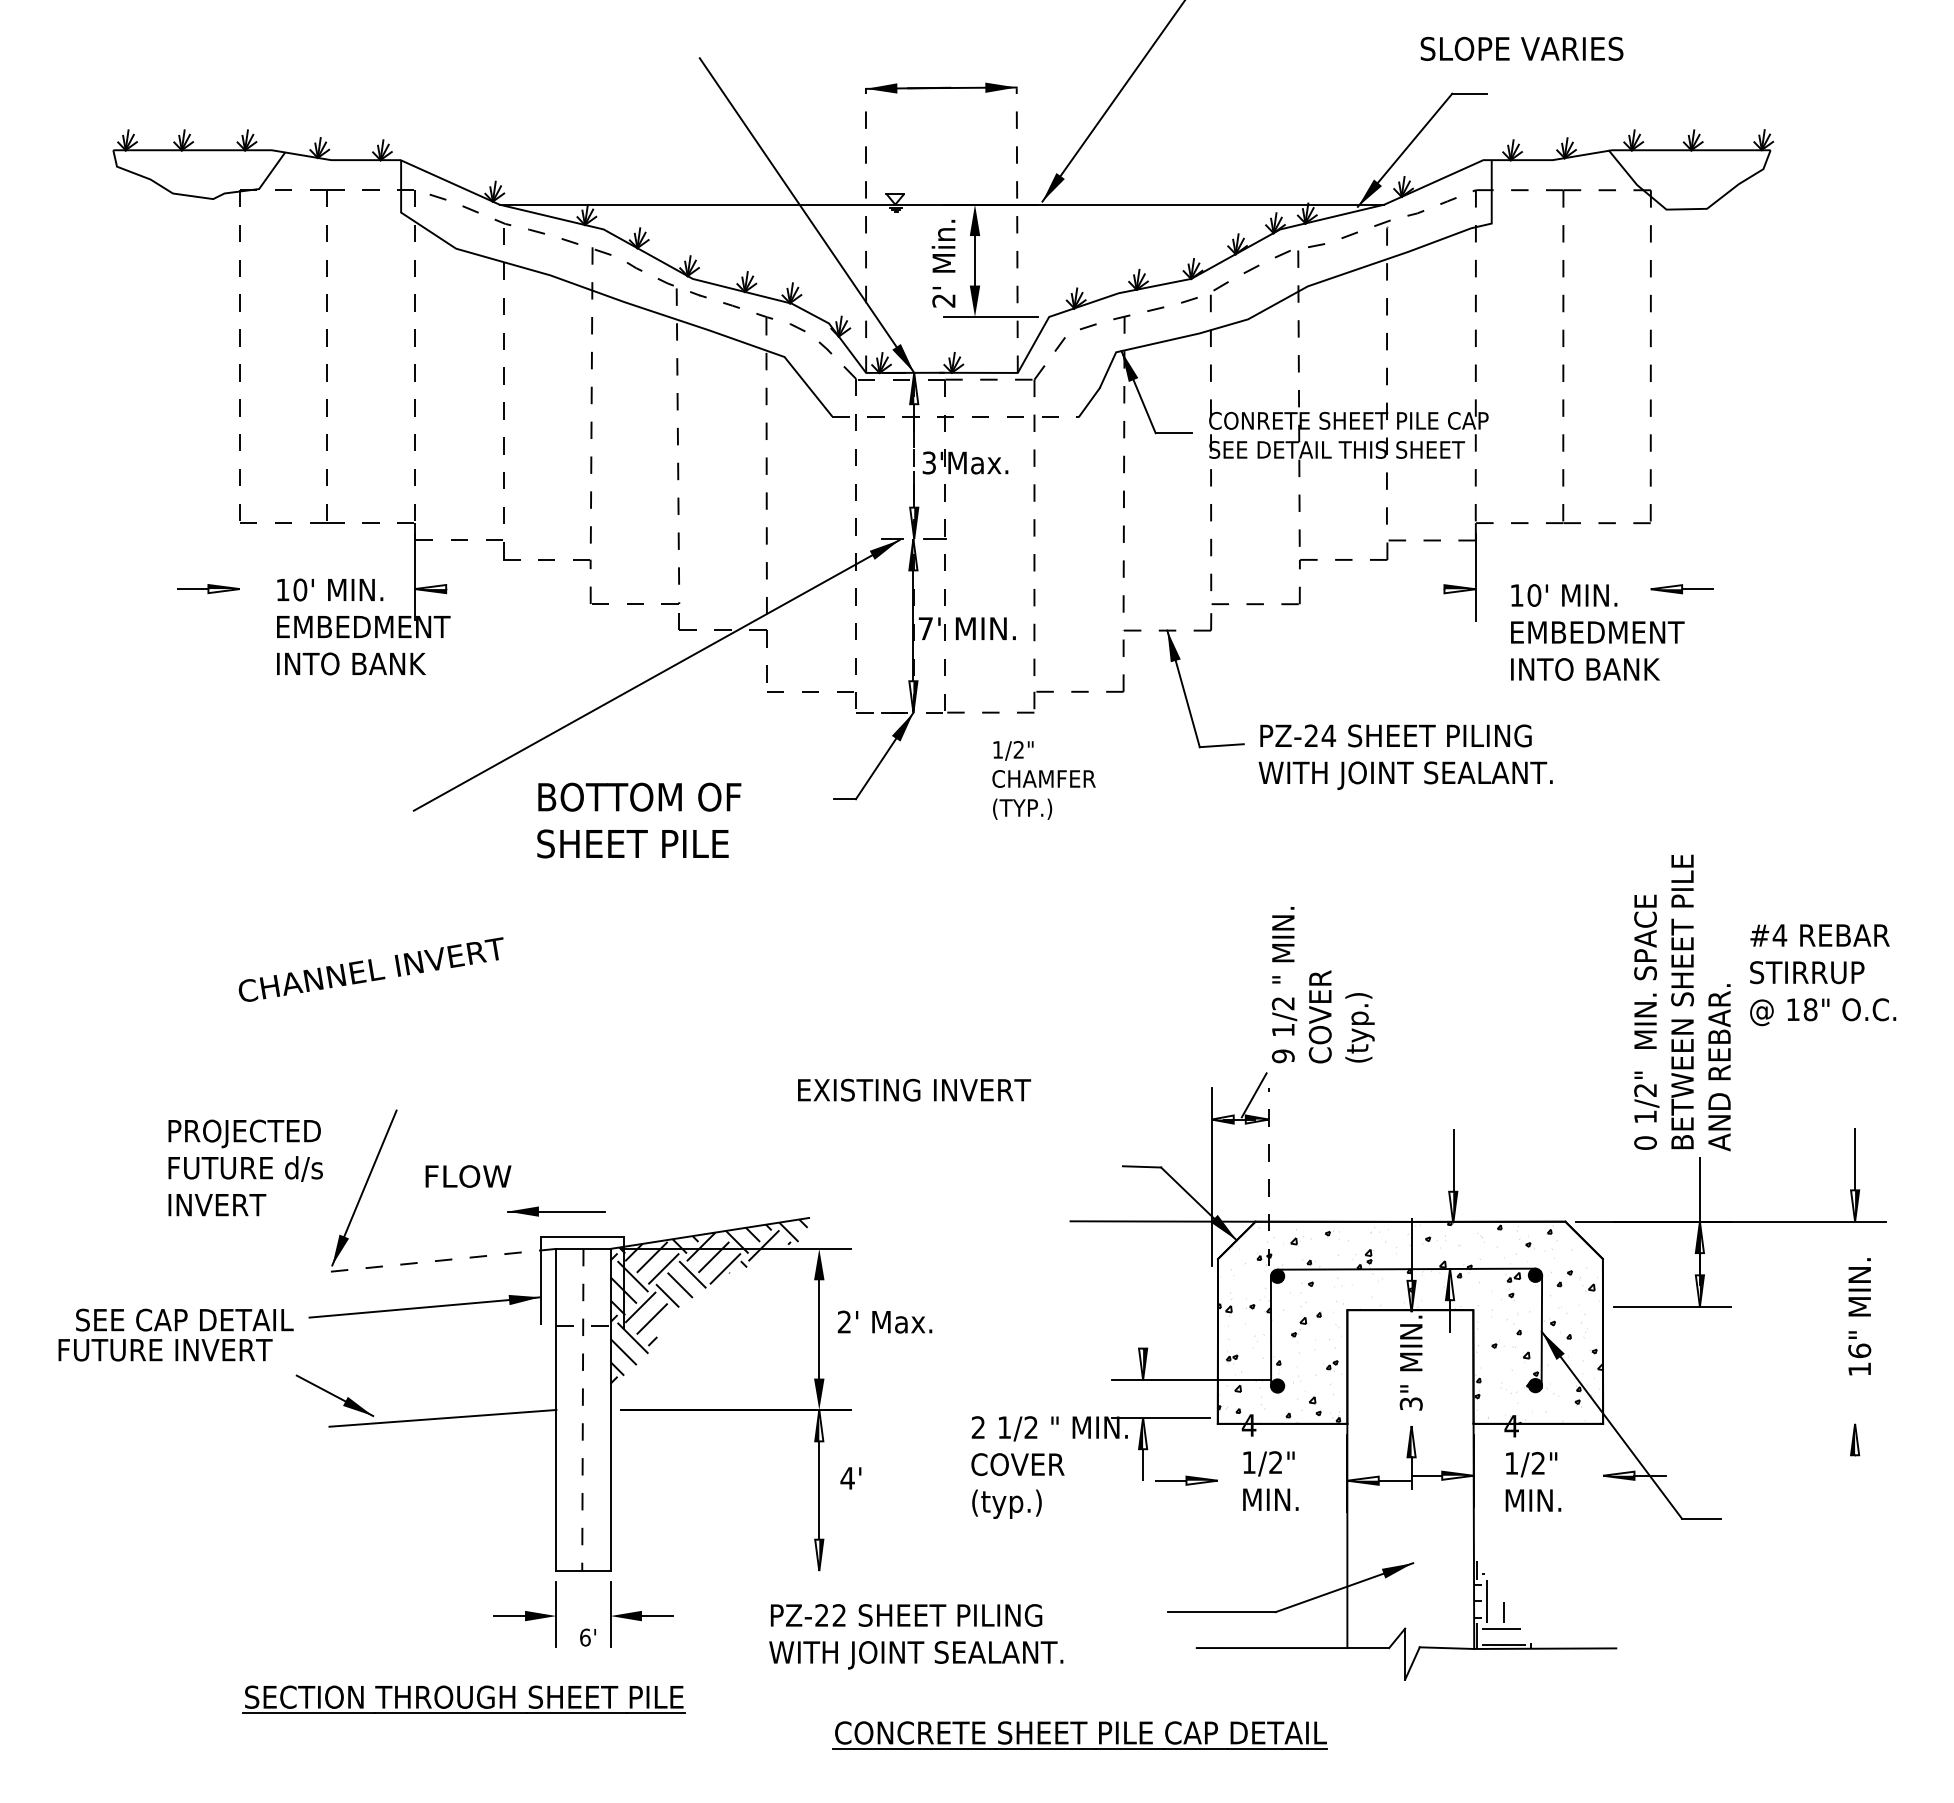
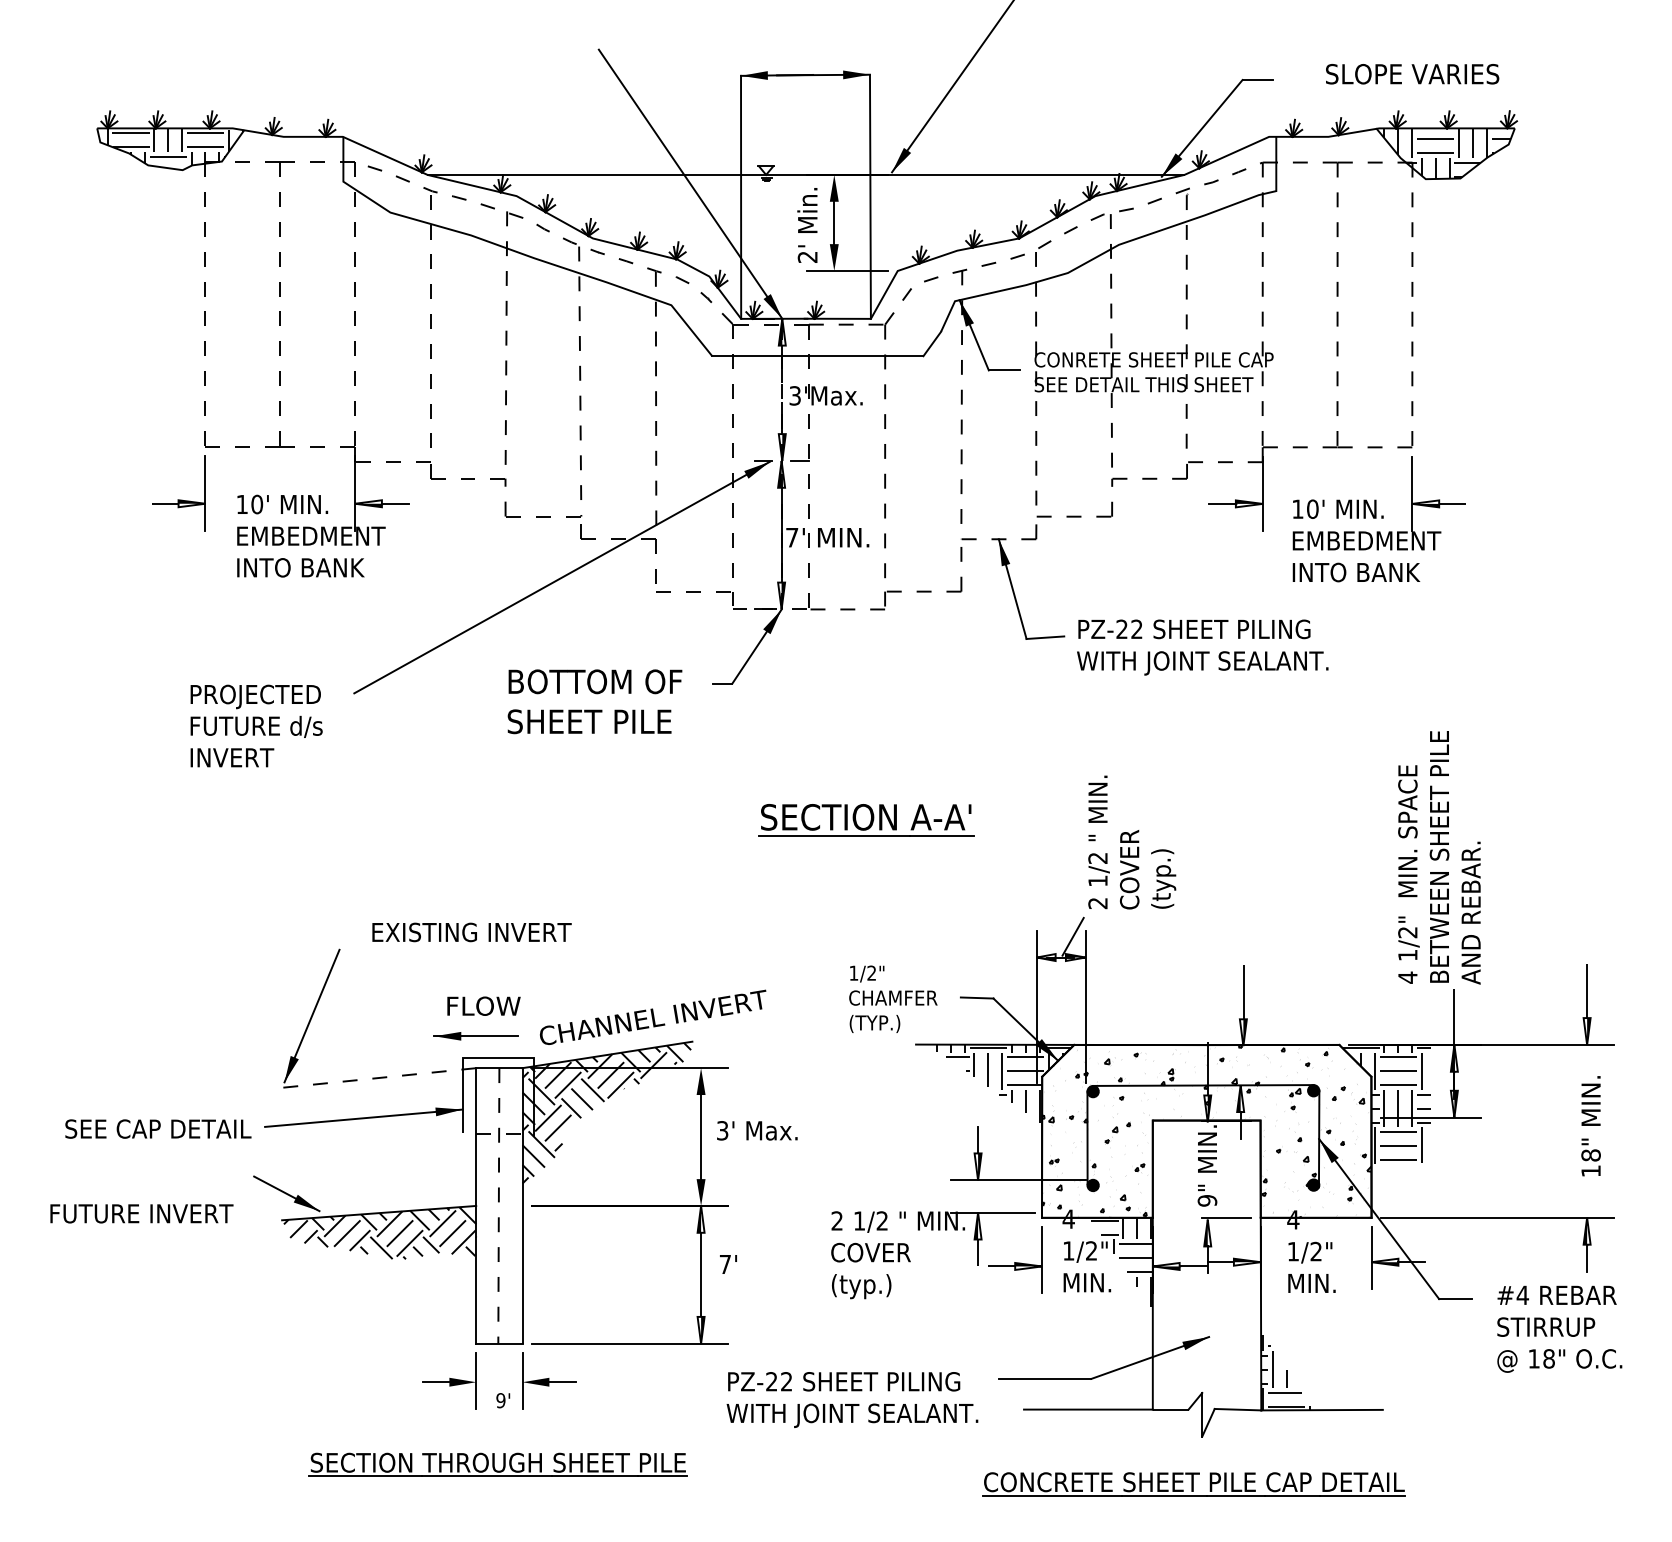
text: (1521, 48) -> (1412, 73), moved
hatch: (204, 171) -> (175, 146), added
hatch: (1691, 179) -> (1447, 153), added
line: (866, 230) -> (741, 197), dashed -> solid
line: (1017, 230) -> (870, 197), dashed -> solid
line: (956, 416) -> (818, 356), dashed -> solid
line: (239, 576) -> (205, 492), added
line: (1650, 577) -> (1412, 493), added
line: (461, 589) -> (395, 504), added
line: (1428, 589) -> (1222, 504), added
text: (1328, 735) -> (1136, 629), PZ-24 -> PZ-22
text: (1043, 780) -> (892, 999), moved
text: (639, 820) -> (595, 701), moved
part: (1012, 958) -> (866, 819), added
text: (370, 969) -> (652, 1017), moved
text: (1823, 975) -> (1560, 1329), moved
text: (1283, 1056) -> (1098, 903), 9 -> 2
text: (914, 1089) -> (472, 931), moved
text: (1645, 1143) -> (1407, 978), 0 -> 4
text: (245, 1167) -> (256, 725), moved
text: (468, 1176) -> (484, 1006), moved
line: (1268, 1176) -> (1085, 1006), dashed -> solid
hatch: (1170, 1266) -> (1001, 1083), added
hatch: (1620, 1290) -> (1386, 1103), added
text: (844, 1321) -> (722, 1130), 2' -> 3'
line: (1143, 1332) -> (978, 1139), added
text: (165, 1350) -> (141, 1214), moved
text: (1859, 1350) -> (1590, 1155), 16" -> 18"
text: (1410, 1403) -> (1206, 1200), 3" -> 9"
line: (1433, 1423) -> (1226, 1217), added
line: (1749, 1423) -> (1496, 1217), added
hatch: (443, 1441) -> (379, 1232), added
line: (1603, 1470) -> (1371, 1257), added
line: (1855, 1470) -> (1587, 1257), added
line: (1217, 1473) -> (1041, 1260), added
hatch: (1311, 1475) -> (1122, 1261), added
text: (847, 1478) -> (725, 1264), 4' -> 7'
line: (735, 1571) -> (629, 1344), added
text: (916, 1636) -> (852, 1399), moved
text: (585, 1637) -> (501, 1400), 6' -> 9'
part: (463, 1699) -> (497, 1464), moved
part: (1079, 1735) -> (1193, 1484), moved

